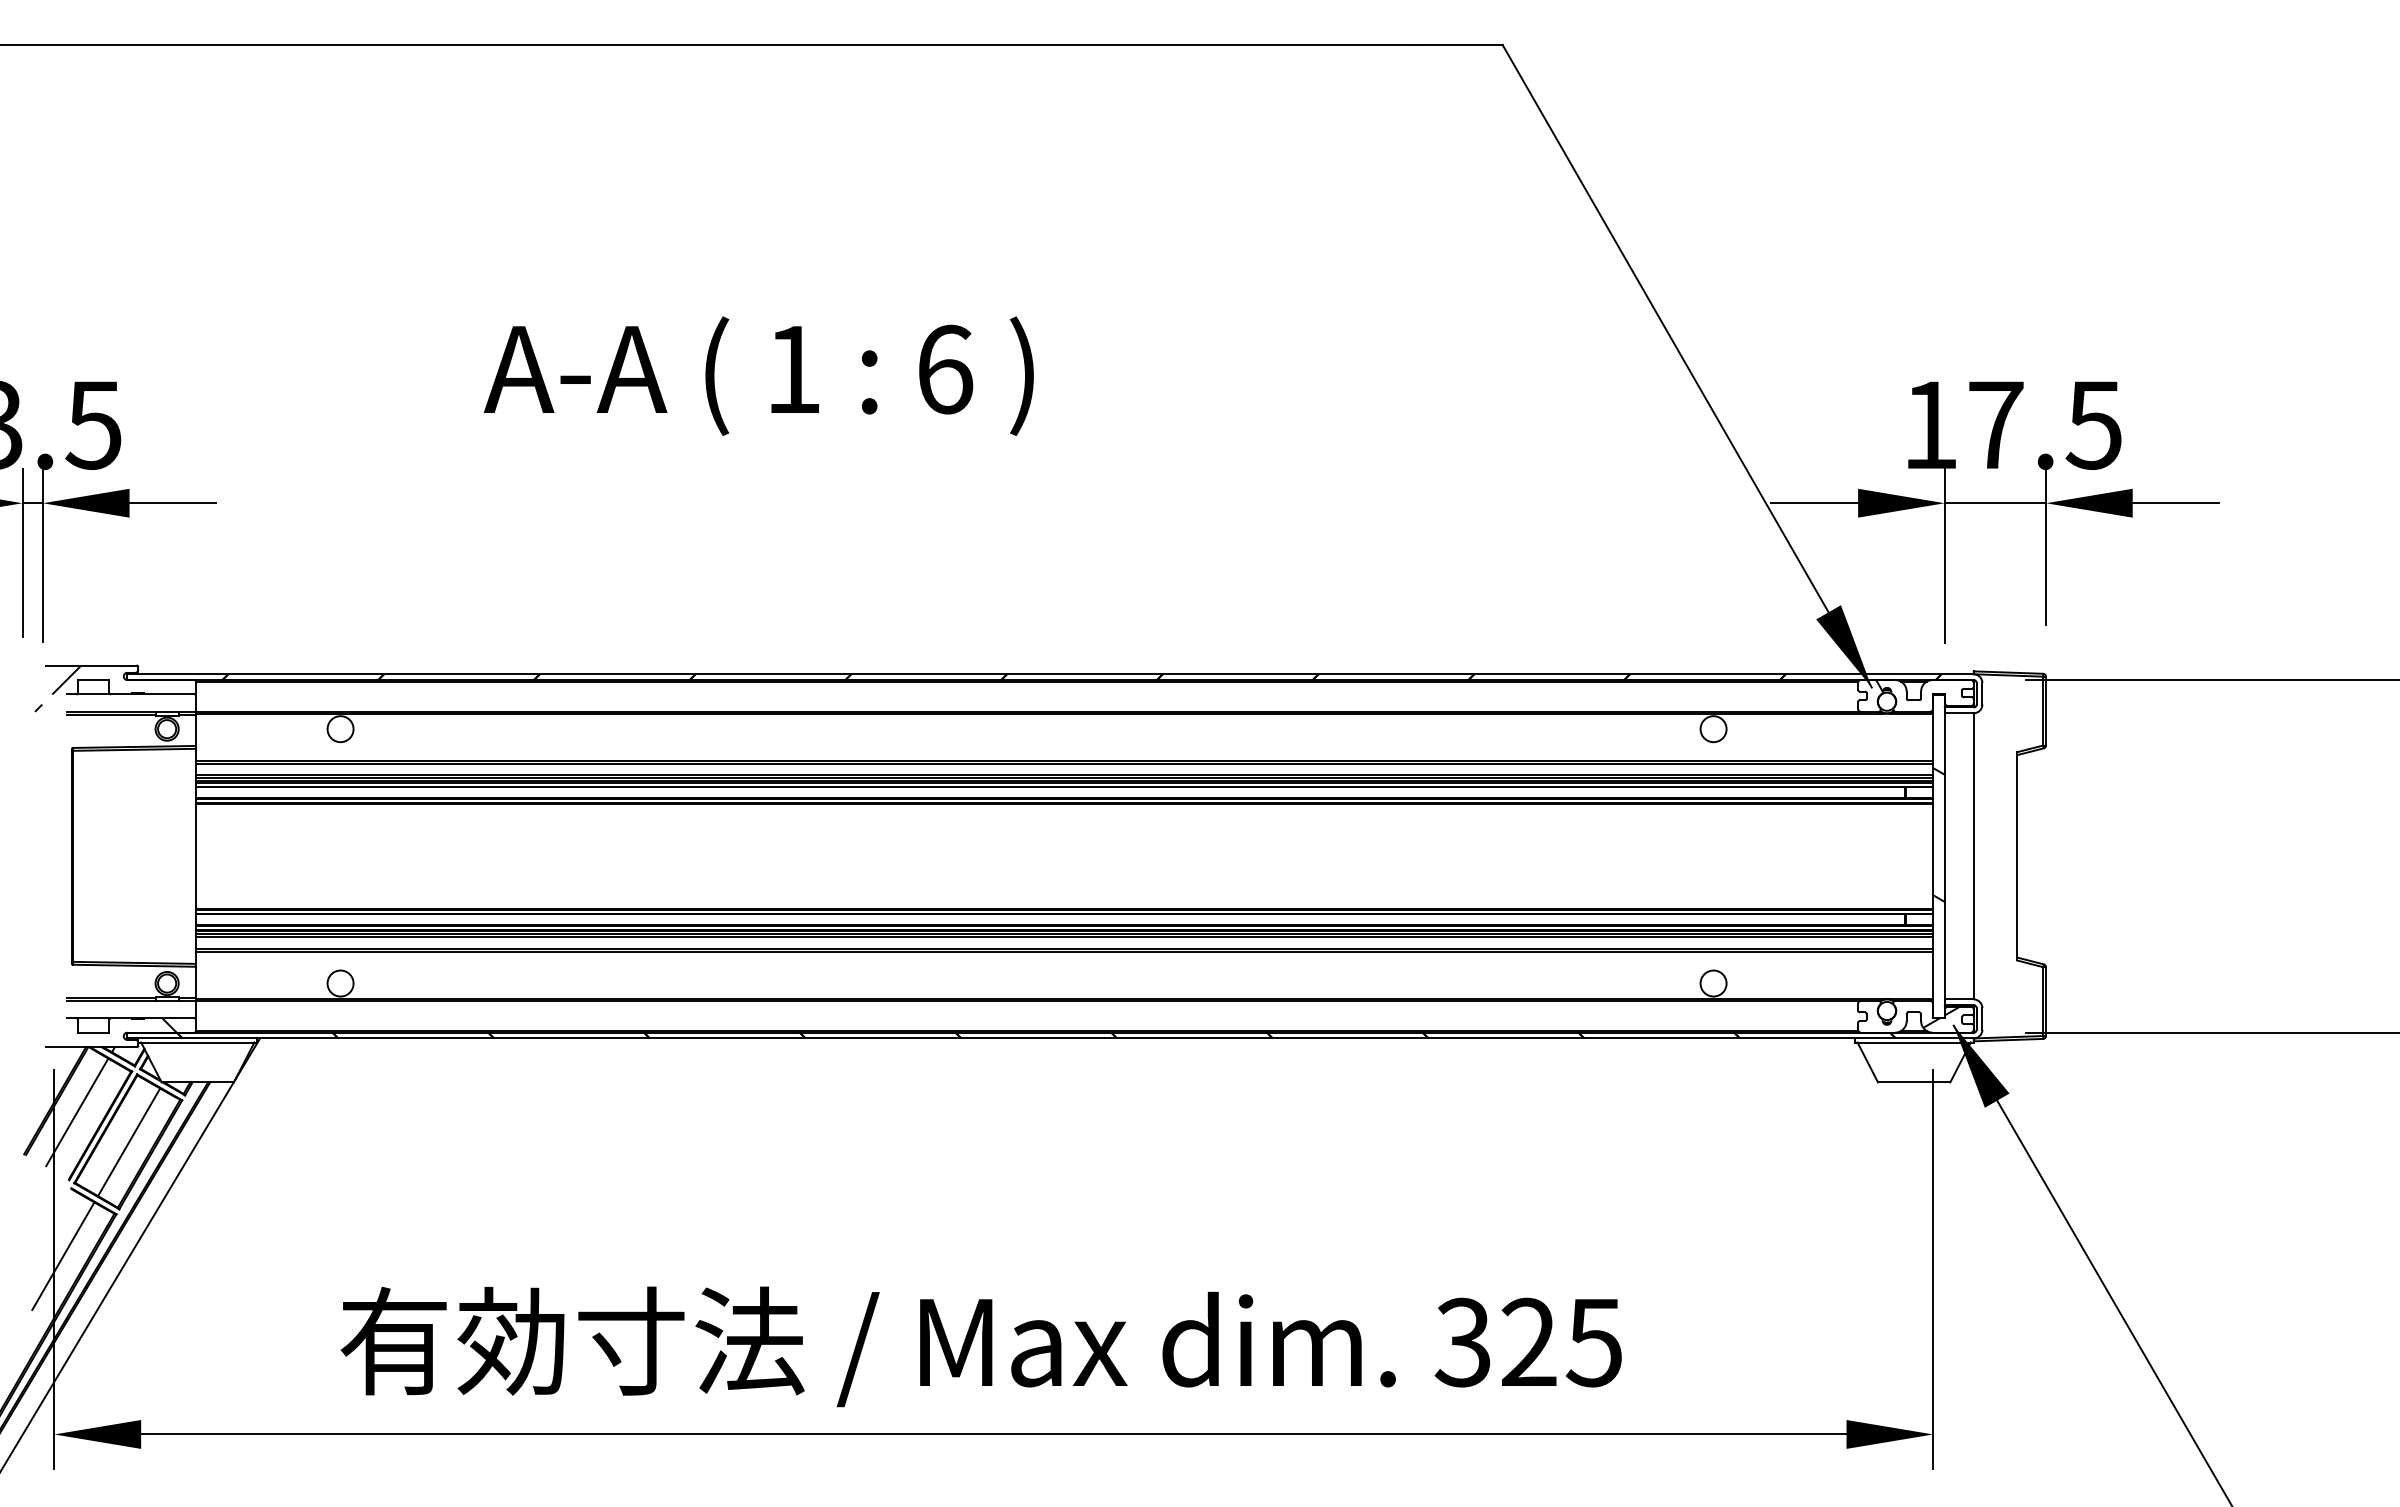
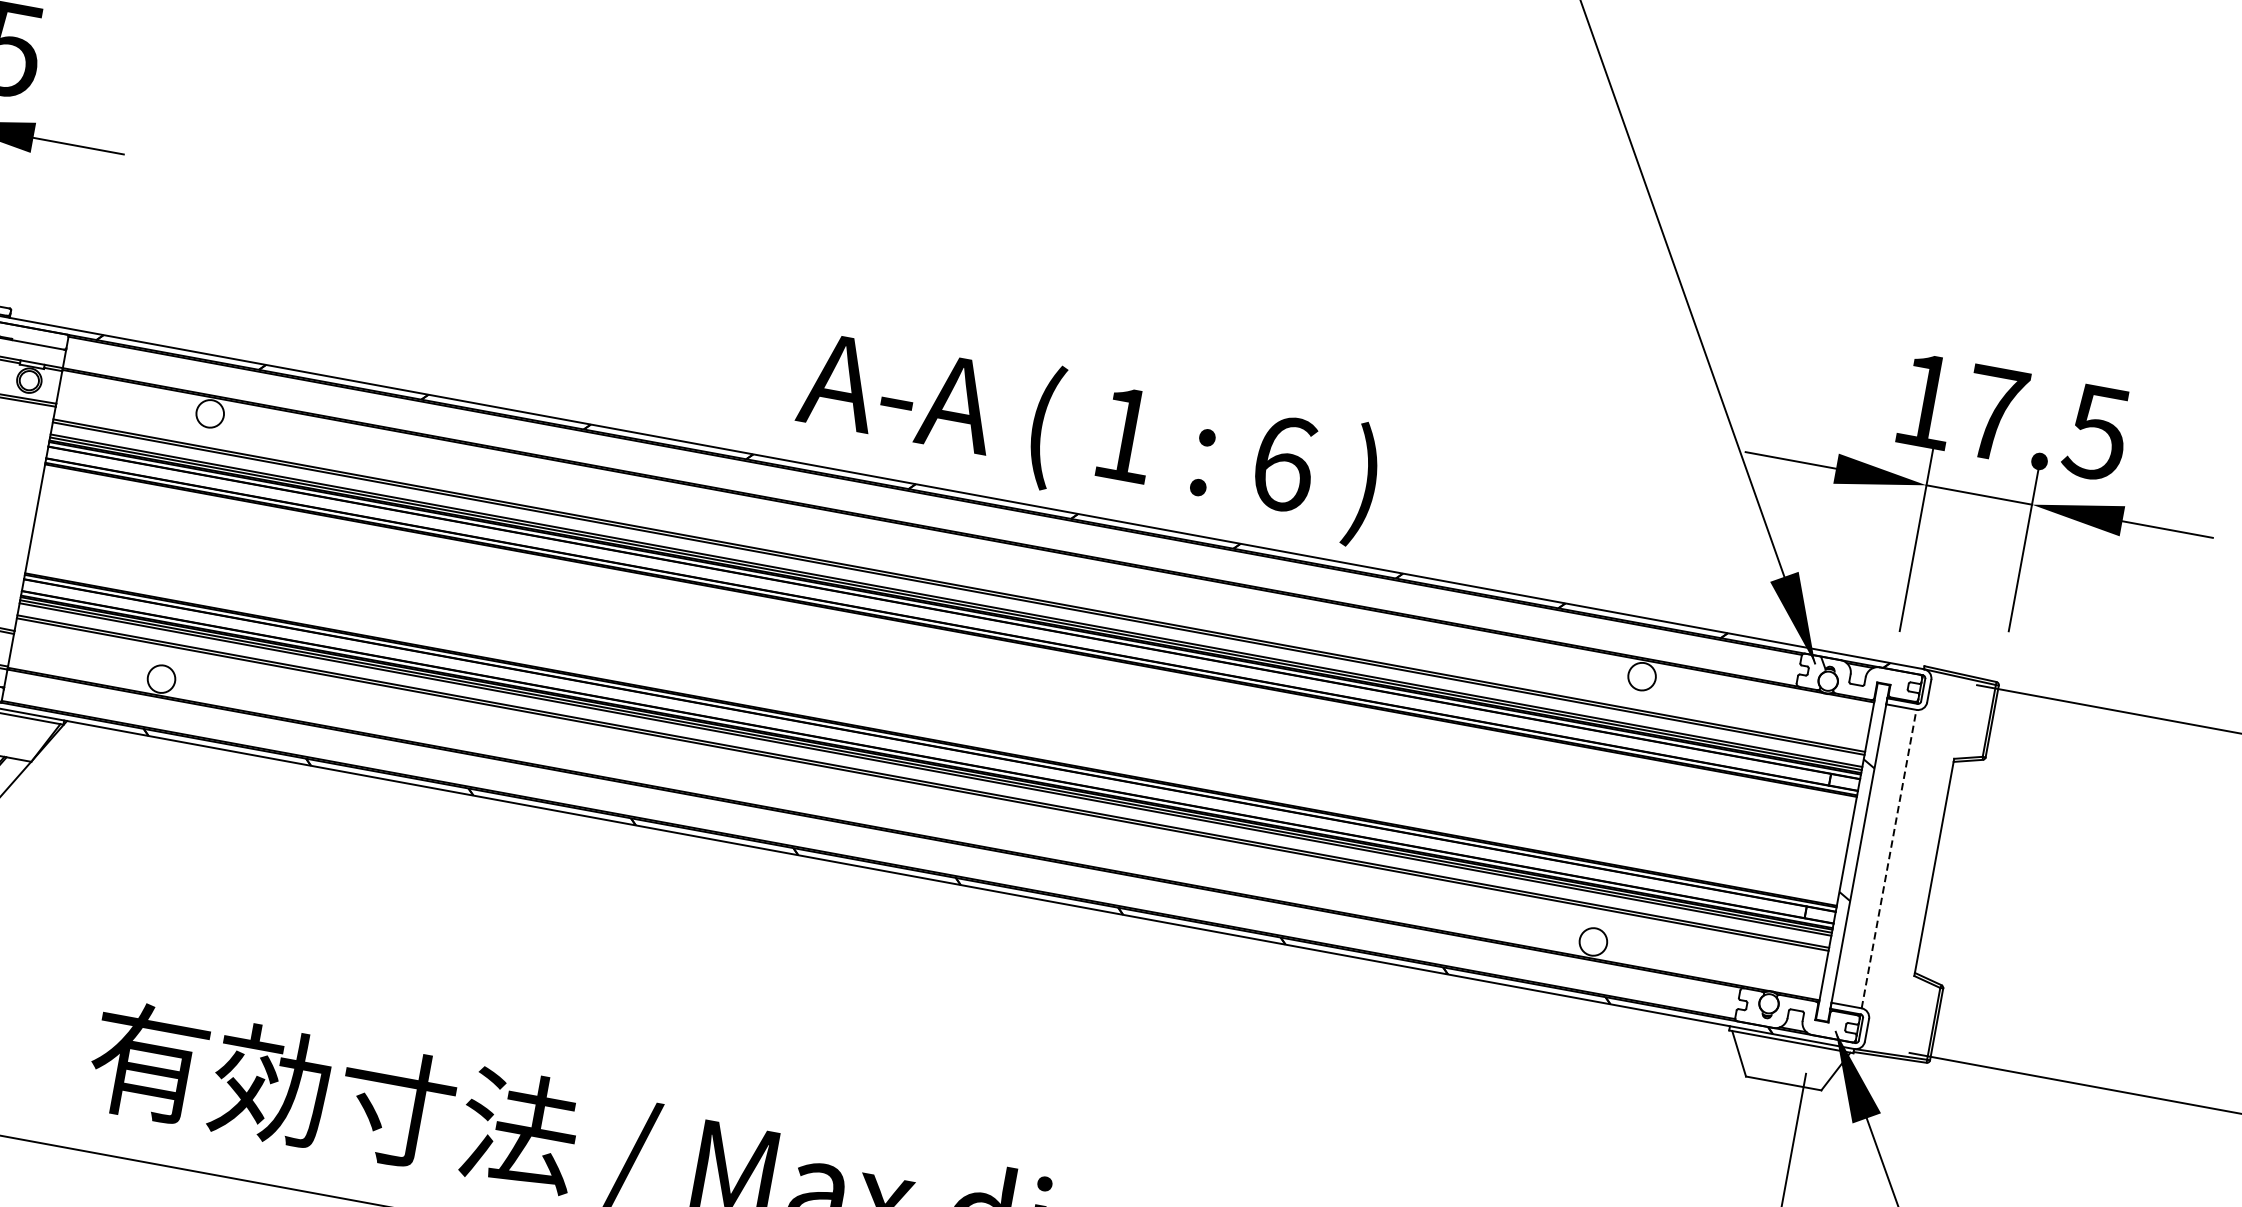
text: (758, 375) -> (1088, 434), moved
line: (1973, 855) -> (1888, 858), solid -> dashed
hatch: (1941, 1016) -> (1824, 1019), removed

